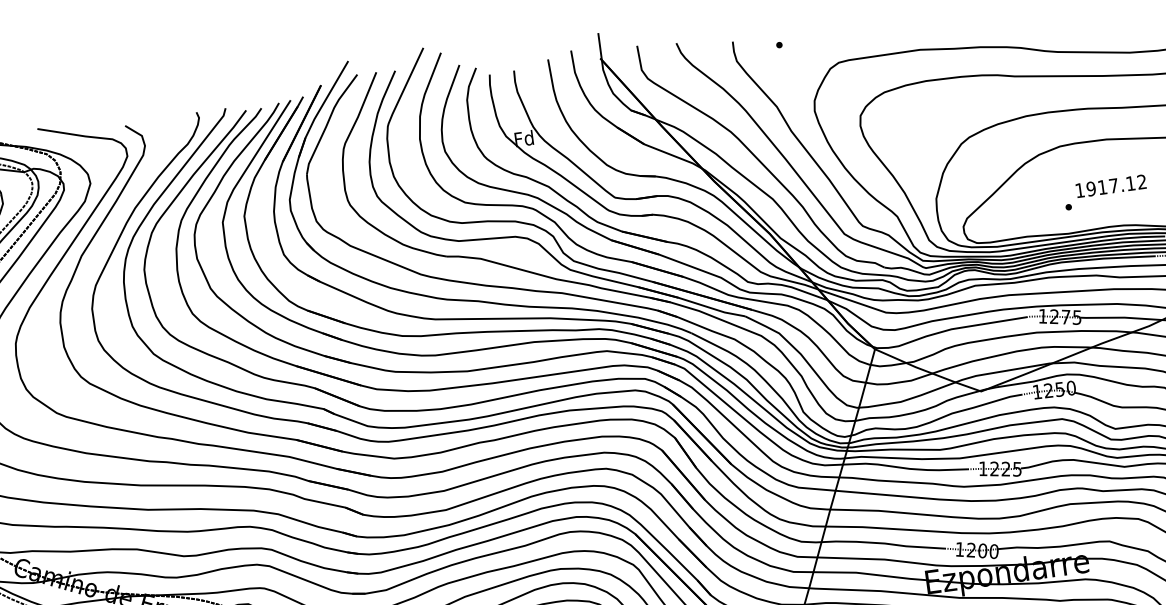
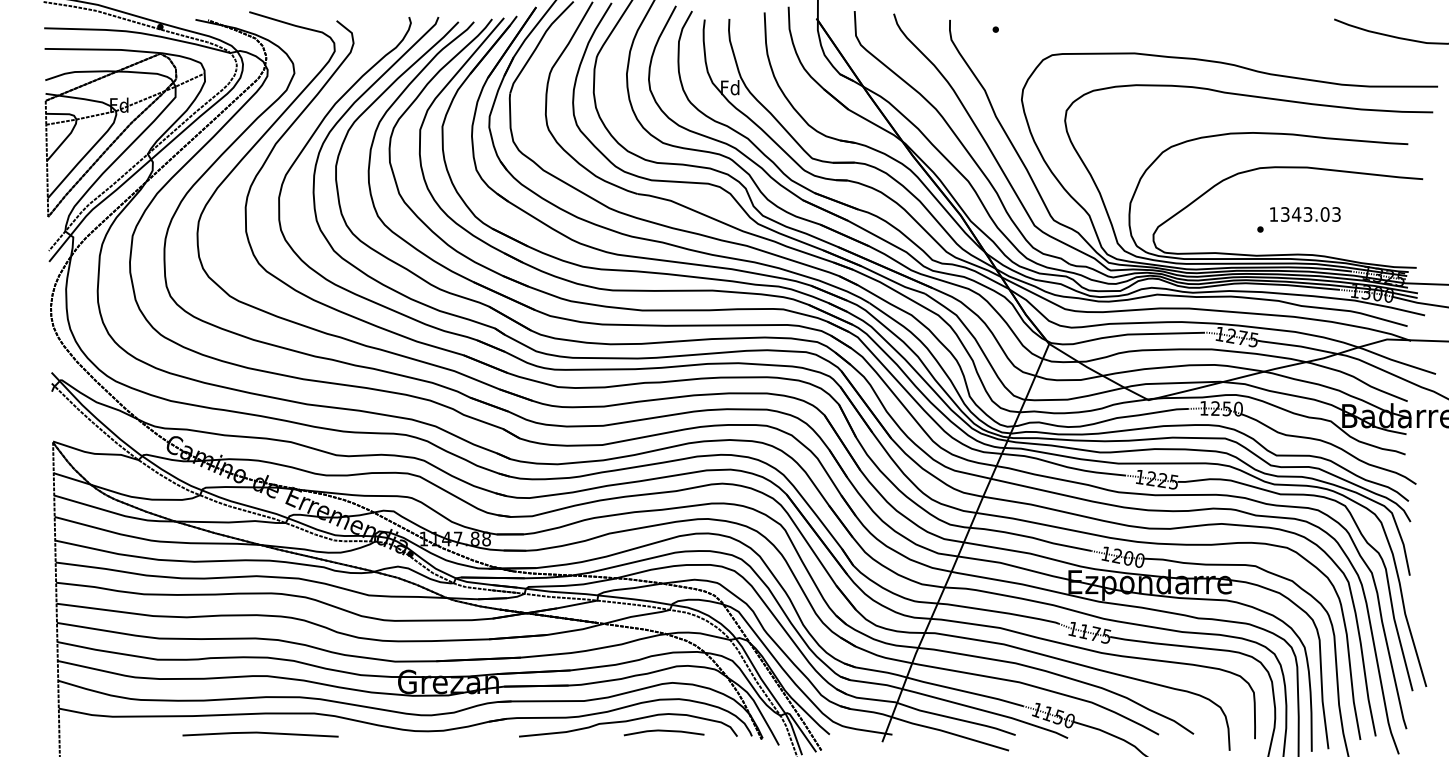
text: (1116, 185) -> (1310, 214), 1917.12 -> 1343.03

